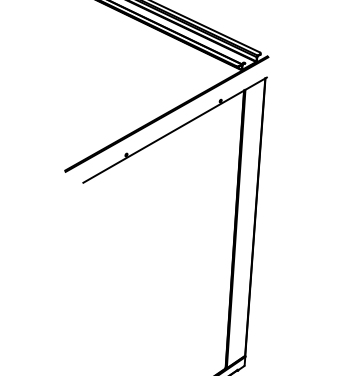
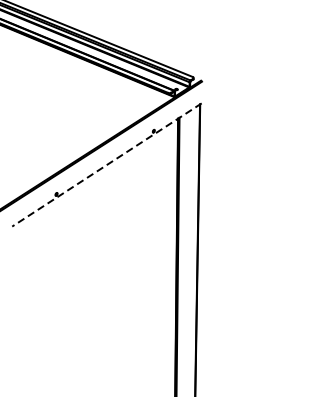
line: (175, 130) -> (107, 165), solid -> dashed

